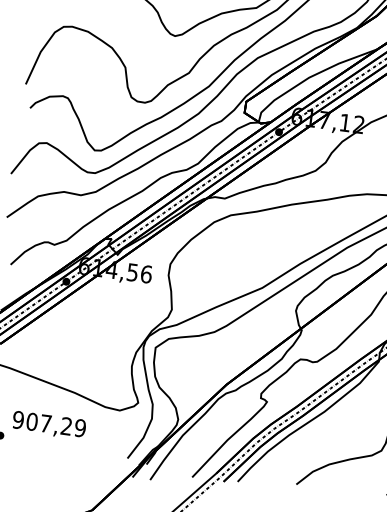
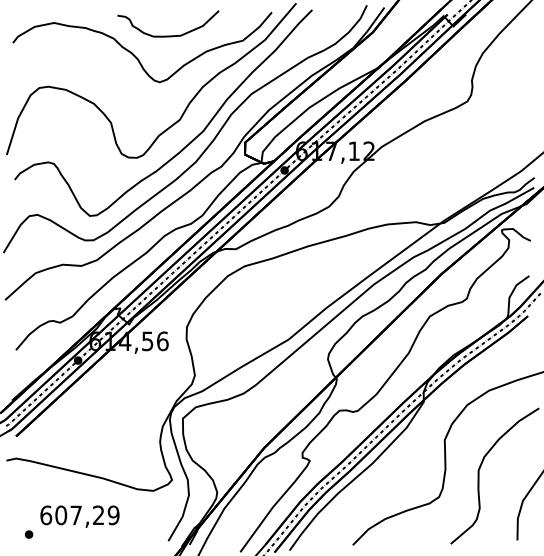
text: (18, 420) -> (46, 515), 907,29 -> 607,29

